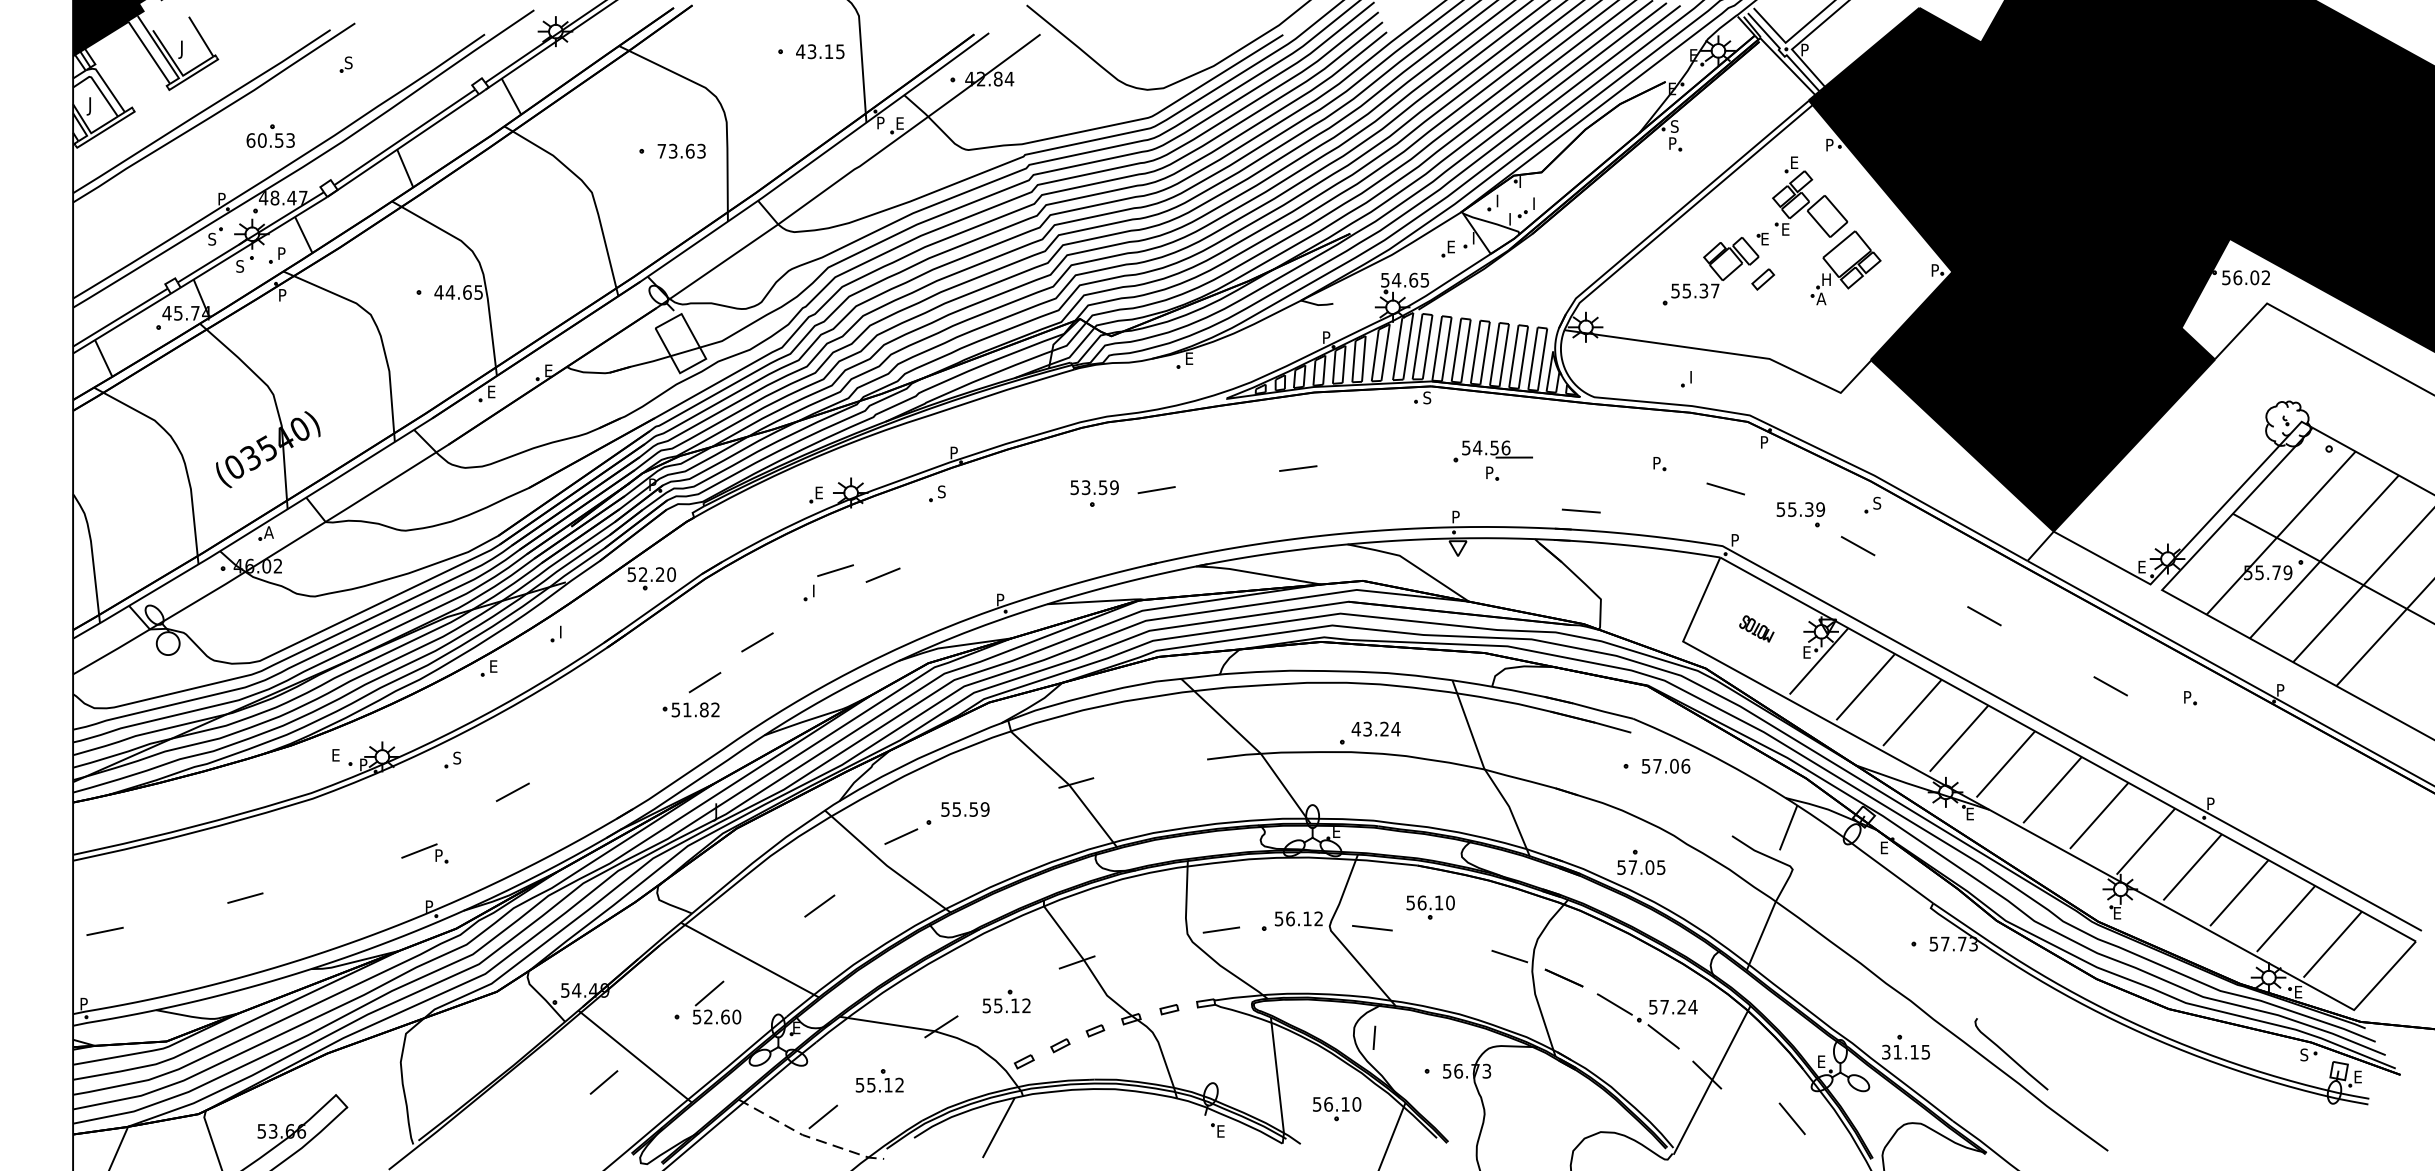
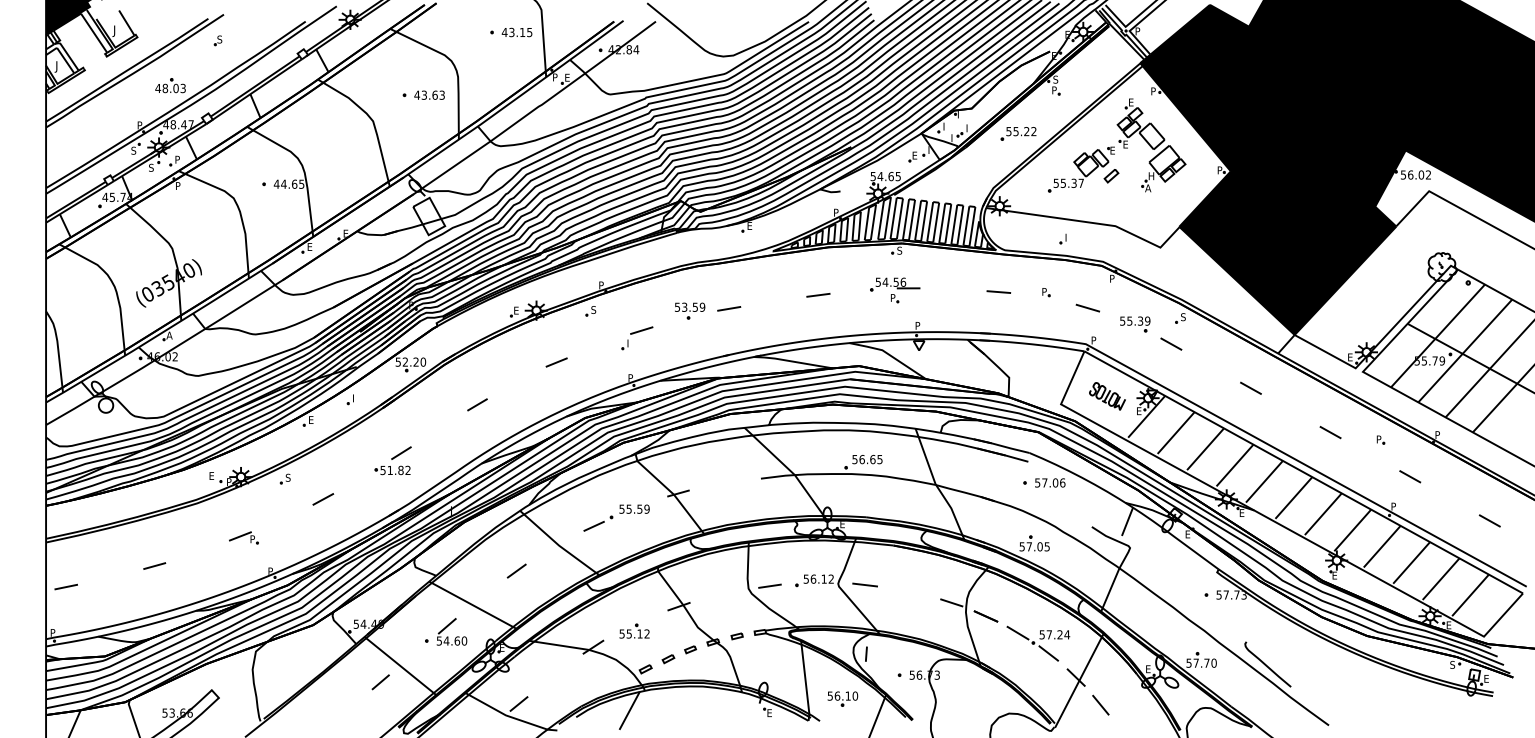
text: (264, 140) -> (166, 88), 60.53 -> 48.03
text: (662, 150) -> (417, 94), 73.63 -> 43.63
part: (1615, 211) -> (1018, 133), added
part: (1493, 460) -> (895, 290), moved
line: (1580, 510) -> (998, 291), moved
part: (828, 583) -> (637, 338), moved
part: (1756, 629) -> (1107, 396), size x1.67
part: (690, 694) -> (392, 460), moved
text: (1376, 729) -> (867, 459), 43.24 -> 56.65
line: (2237, 756) -> (1410, 476), added
part: (936, 822) -> (616, 517), moved
line: (2362, 825) -> (1489, 520), added
part: (424, 852) -> (243, 537), moved
part: (1430, 906) -> (901, 571), removed
text: (708, 1016) -> (446, 640), 52.60 -> 54.60
text: (1905, 1051) -> (1201, 662), 31.15 -> 57.70
part: (879, 1079) -> (554, 680), removed
line: (1791, 1117) -> (1100, 704), moved
line: (809, 1136) -> (510, 716), dashed -> solid

